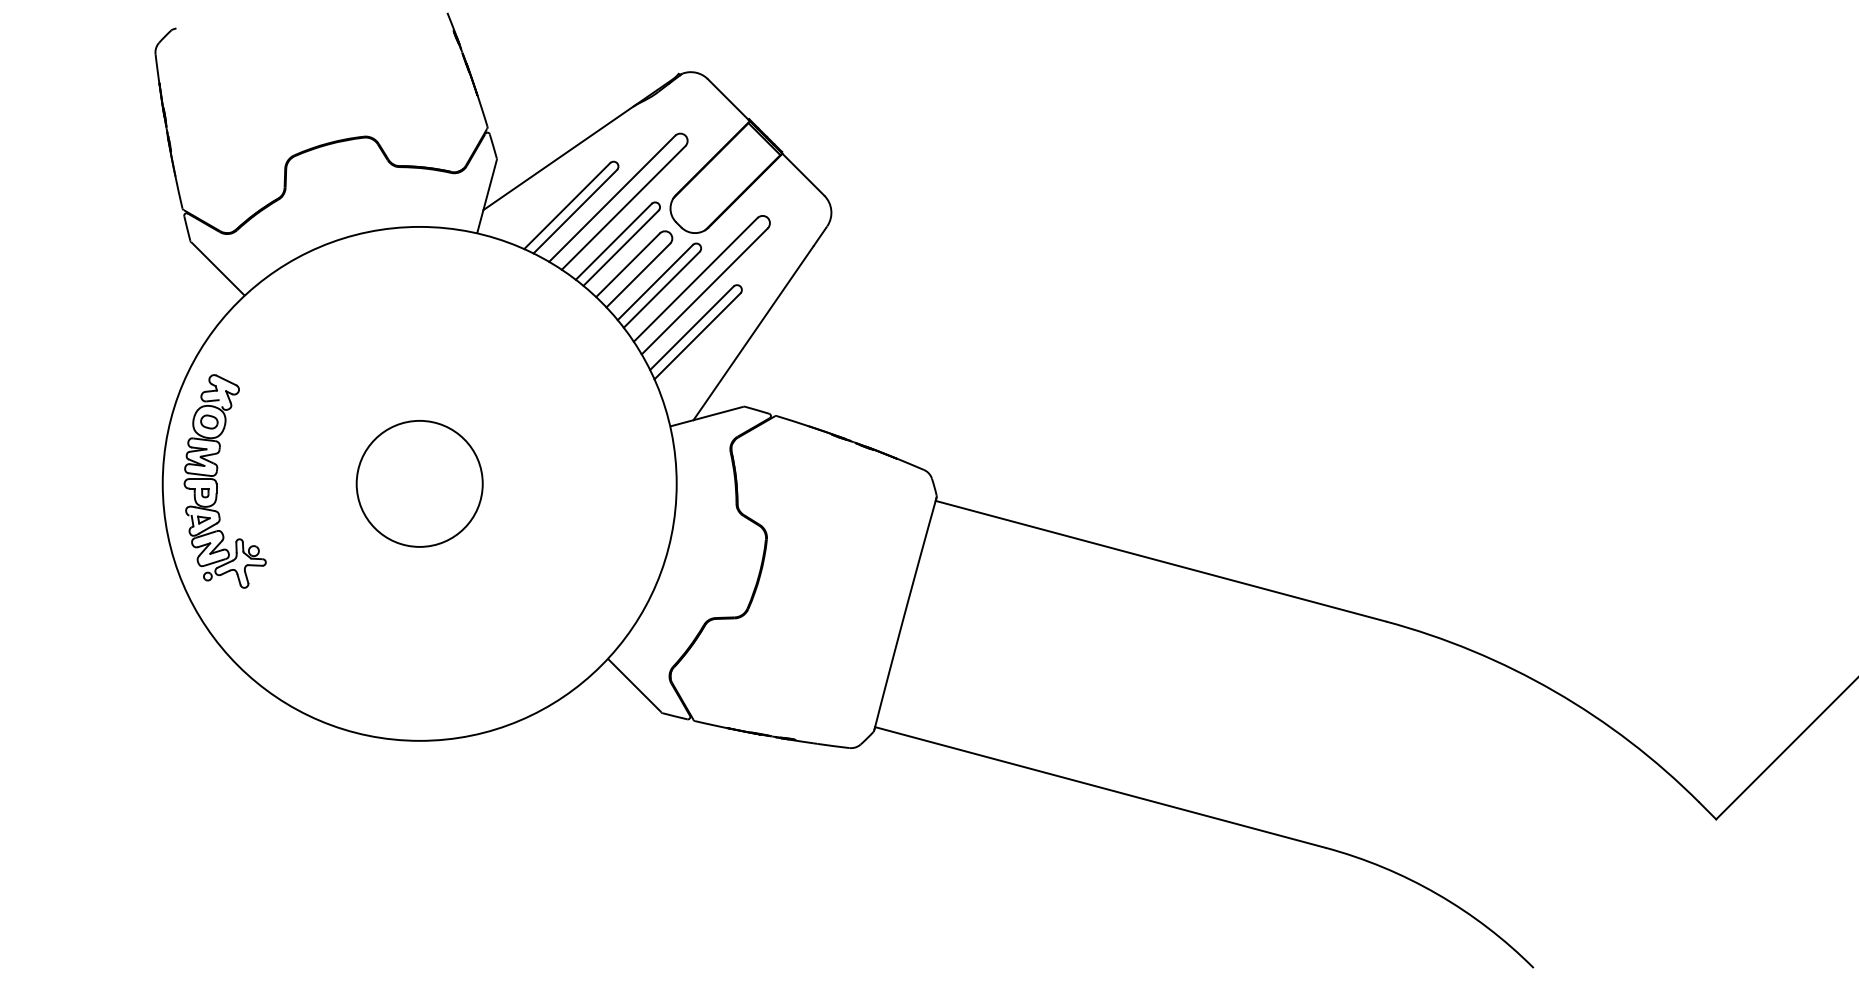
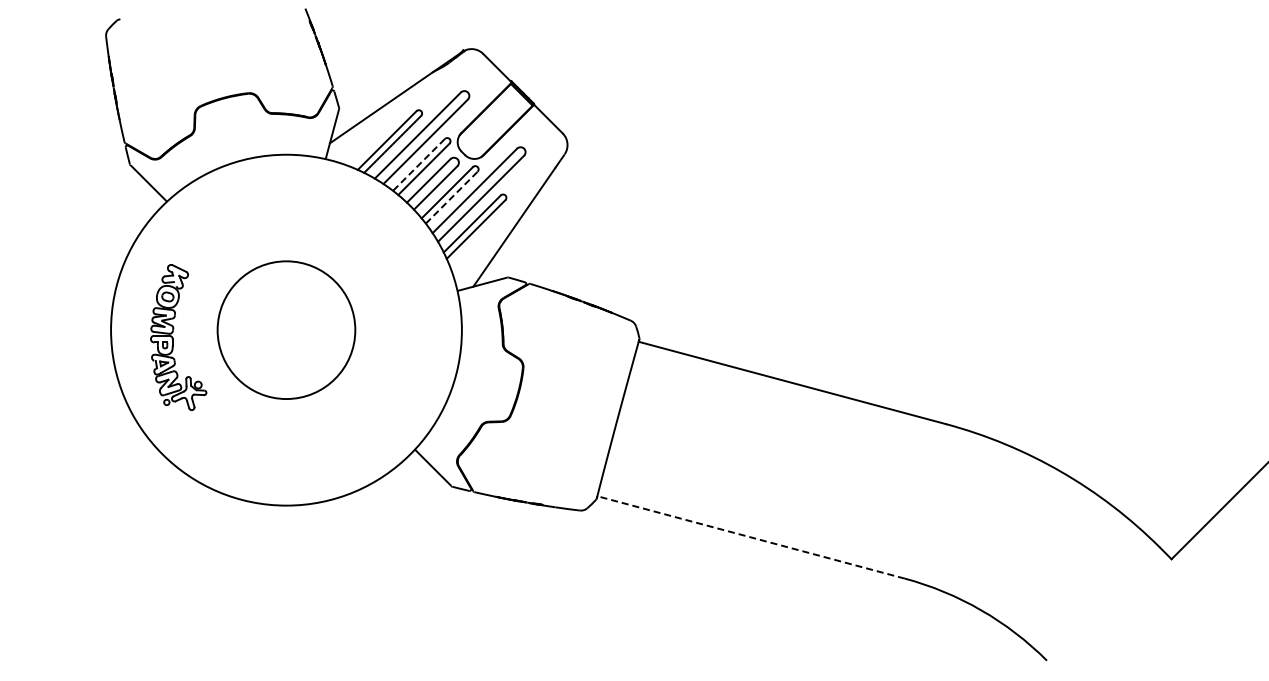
line: (613, 241) -> (418, 164), solid -> dashed
line: (661, 289) -> (451, 197), solid -> dashed
part: (224, 481) -> (178, 337), moved
circle: (419, 484) -> (286, 330), size x1.6
line: (1099, 787) -> (750, 537), solid -> dashed

